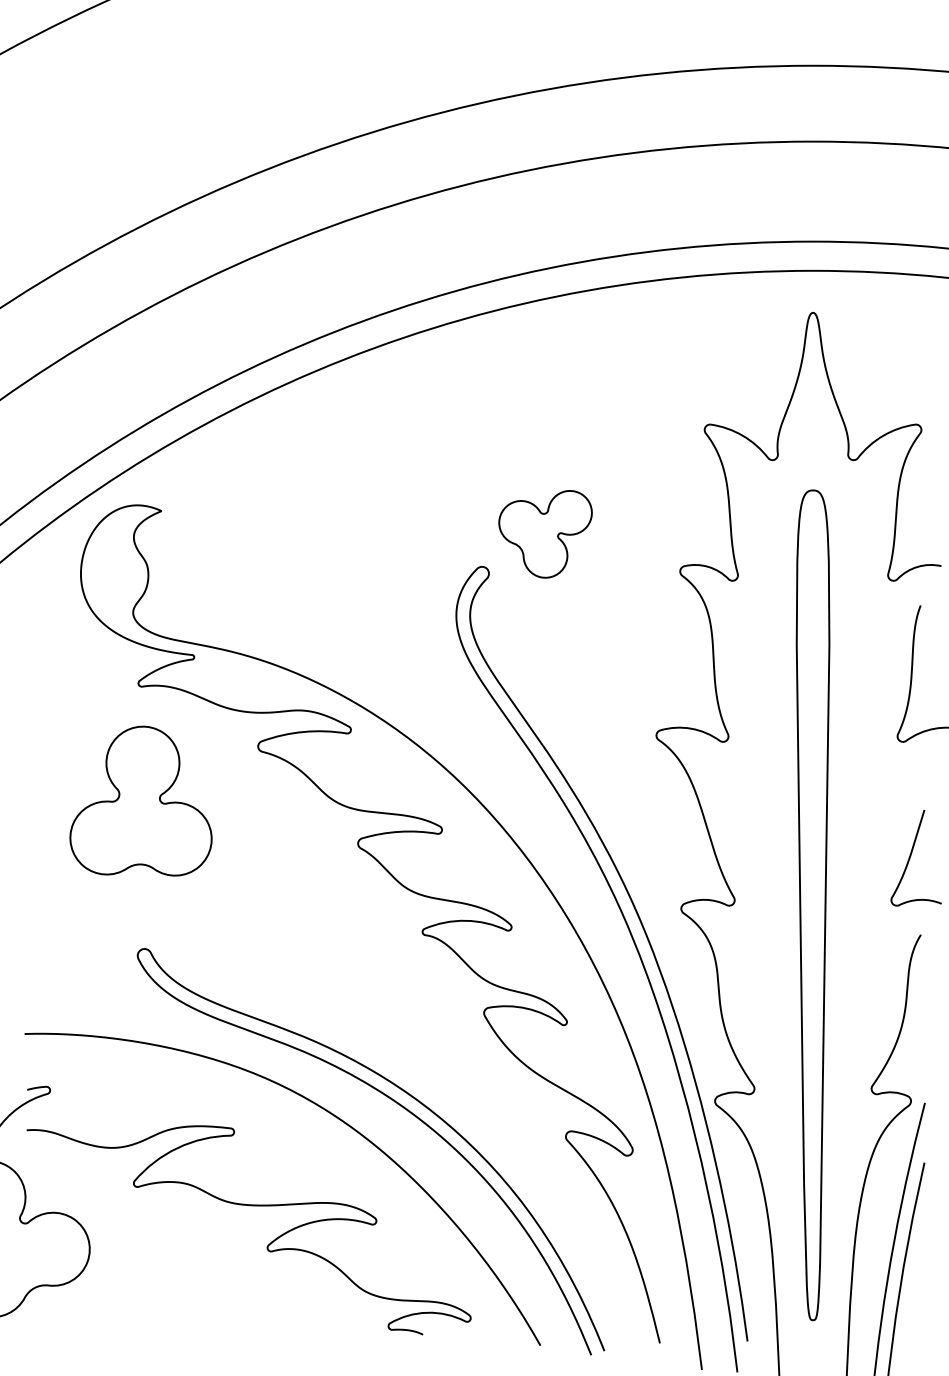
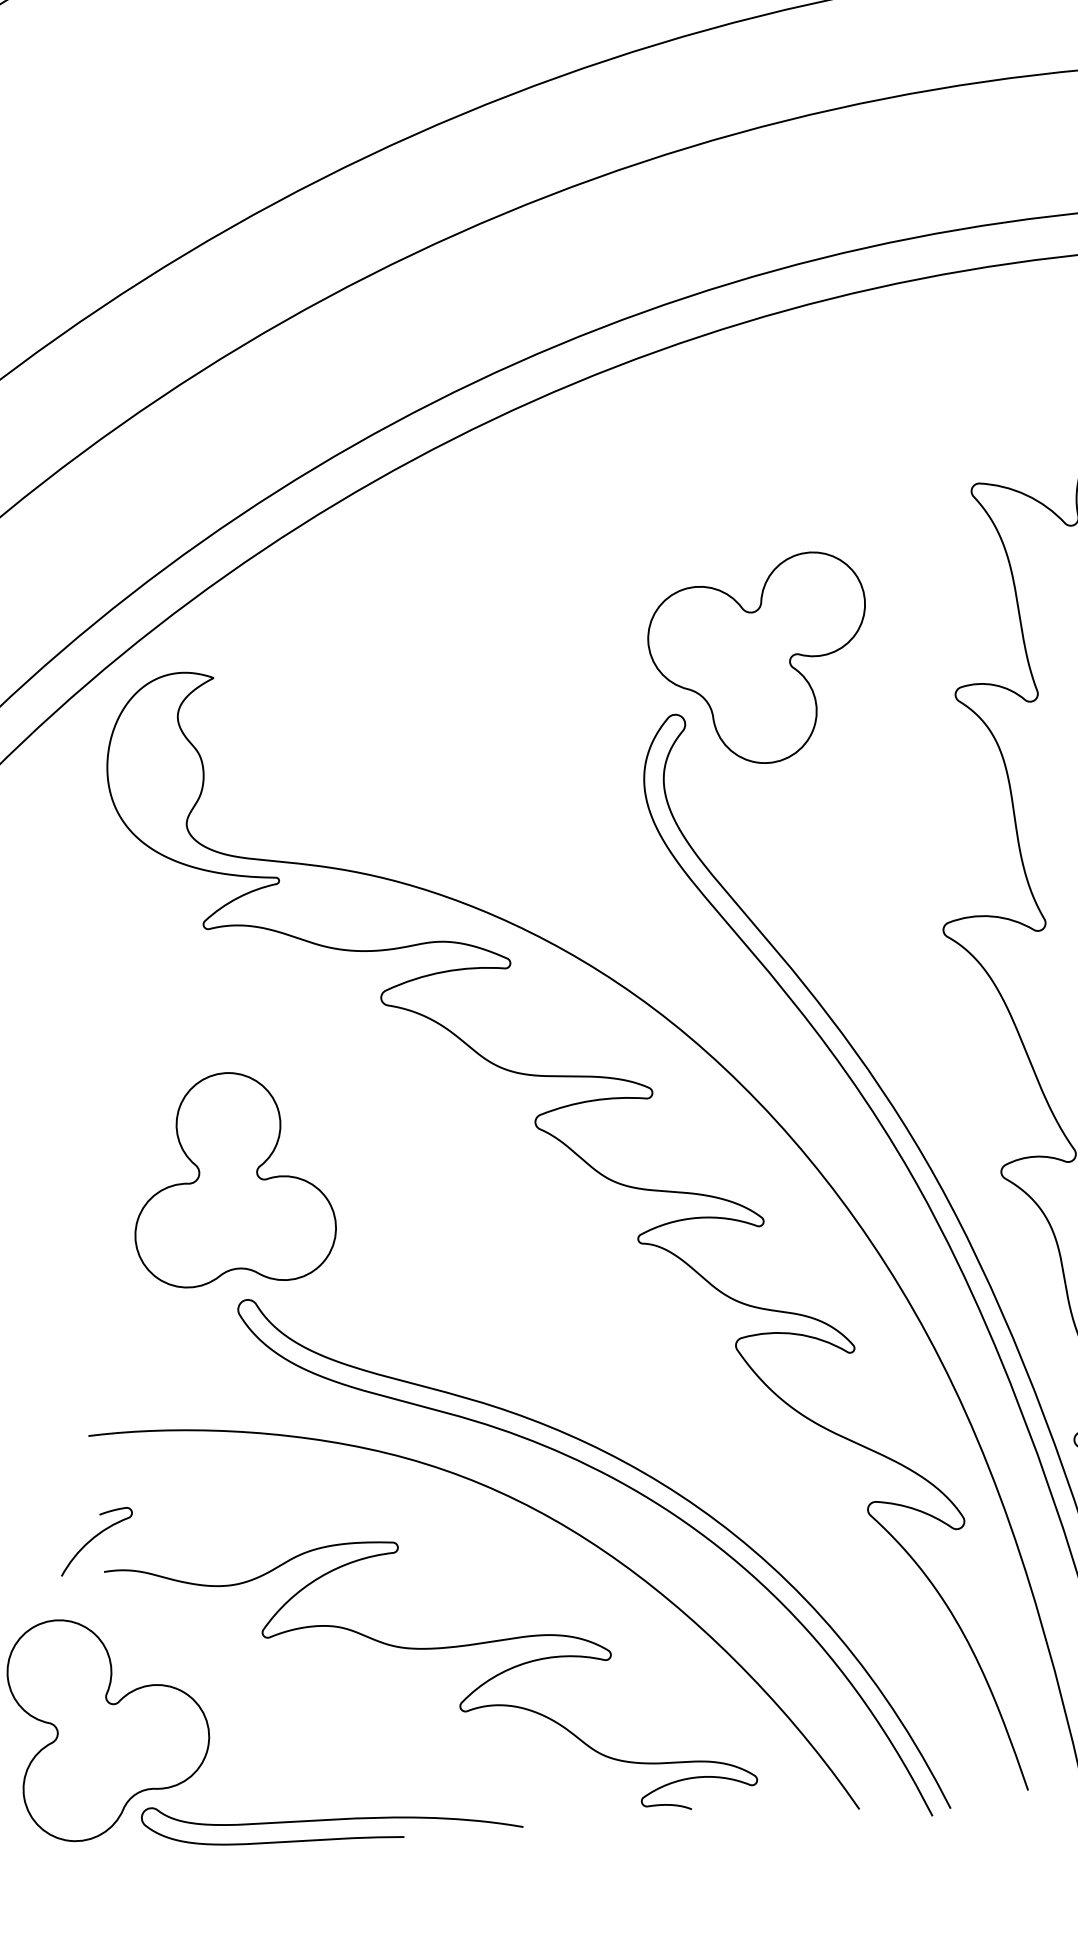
part: (545, 534) -> (760, 660), size x1.67
part: (140, 800) -> (229, 1178), moved
curve: (169, 1317) -> (330, 1818), added

